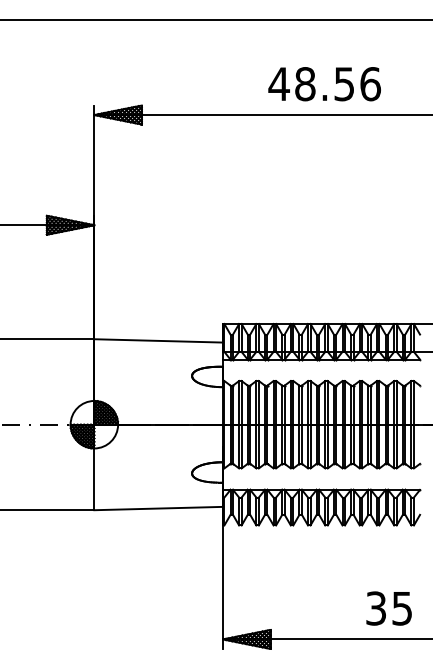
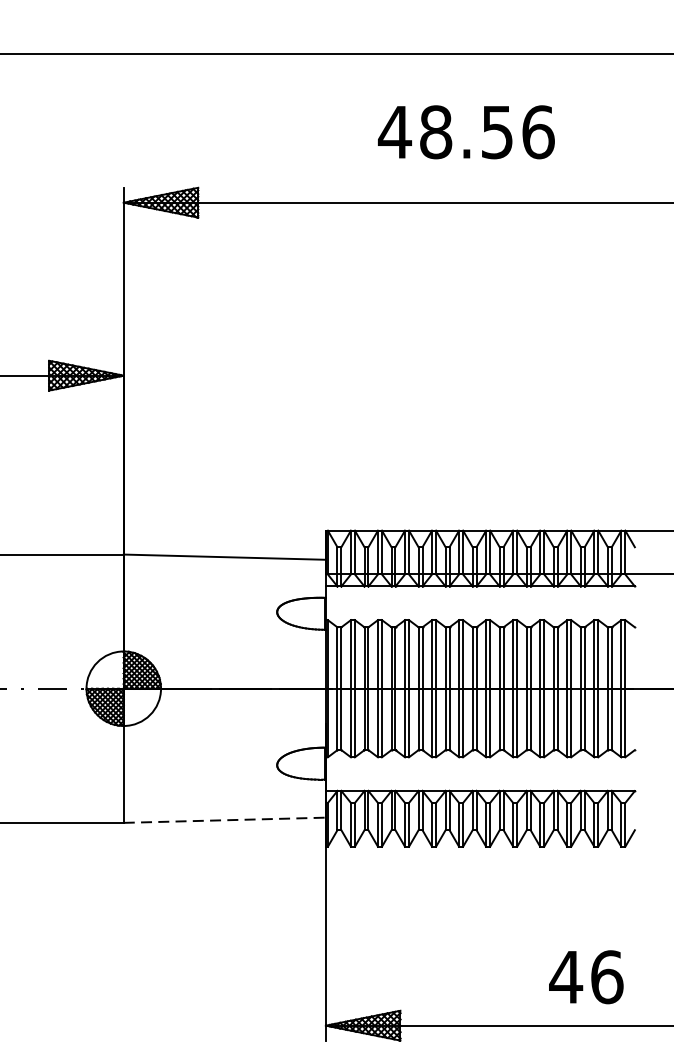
text: (324, 84) -> (466, 132), moved
line: (159, 508) -> (226, 820), solid -> dashed
text: (388, 608) -> (585, 977), 35 -> 46

